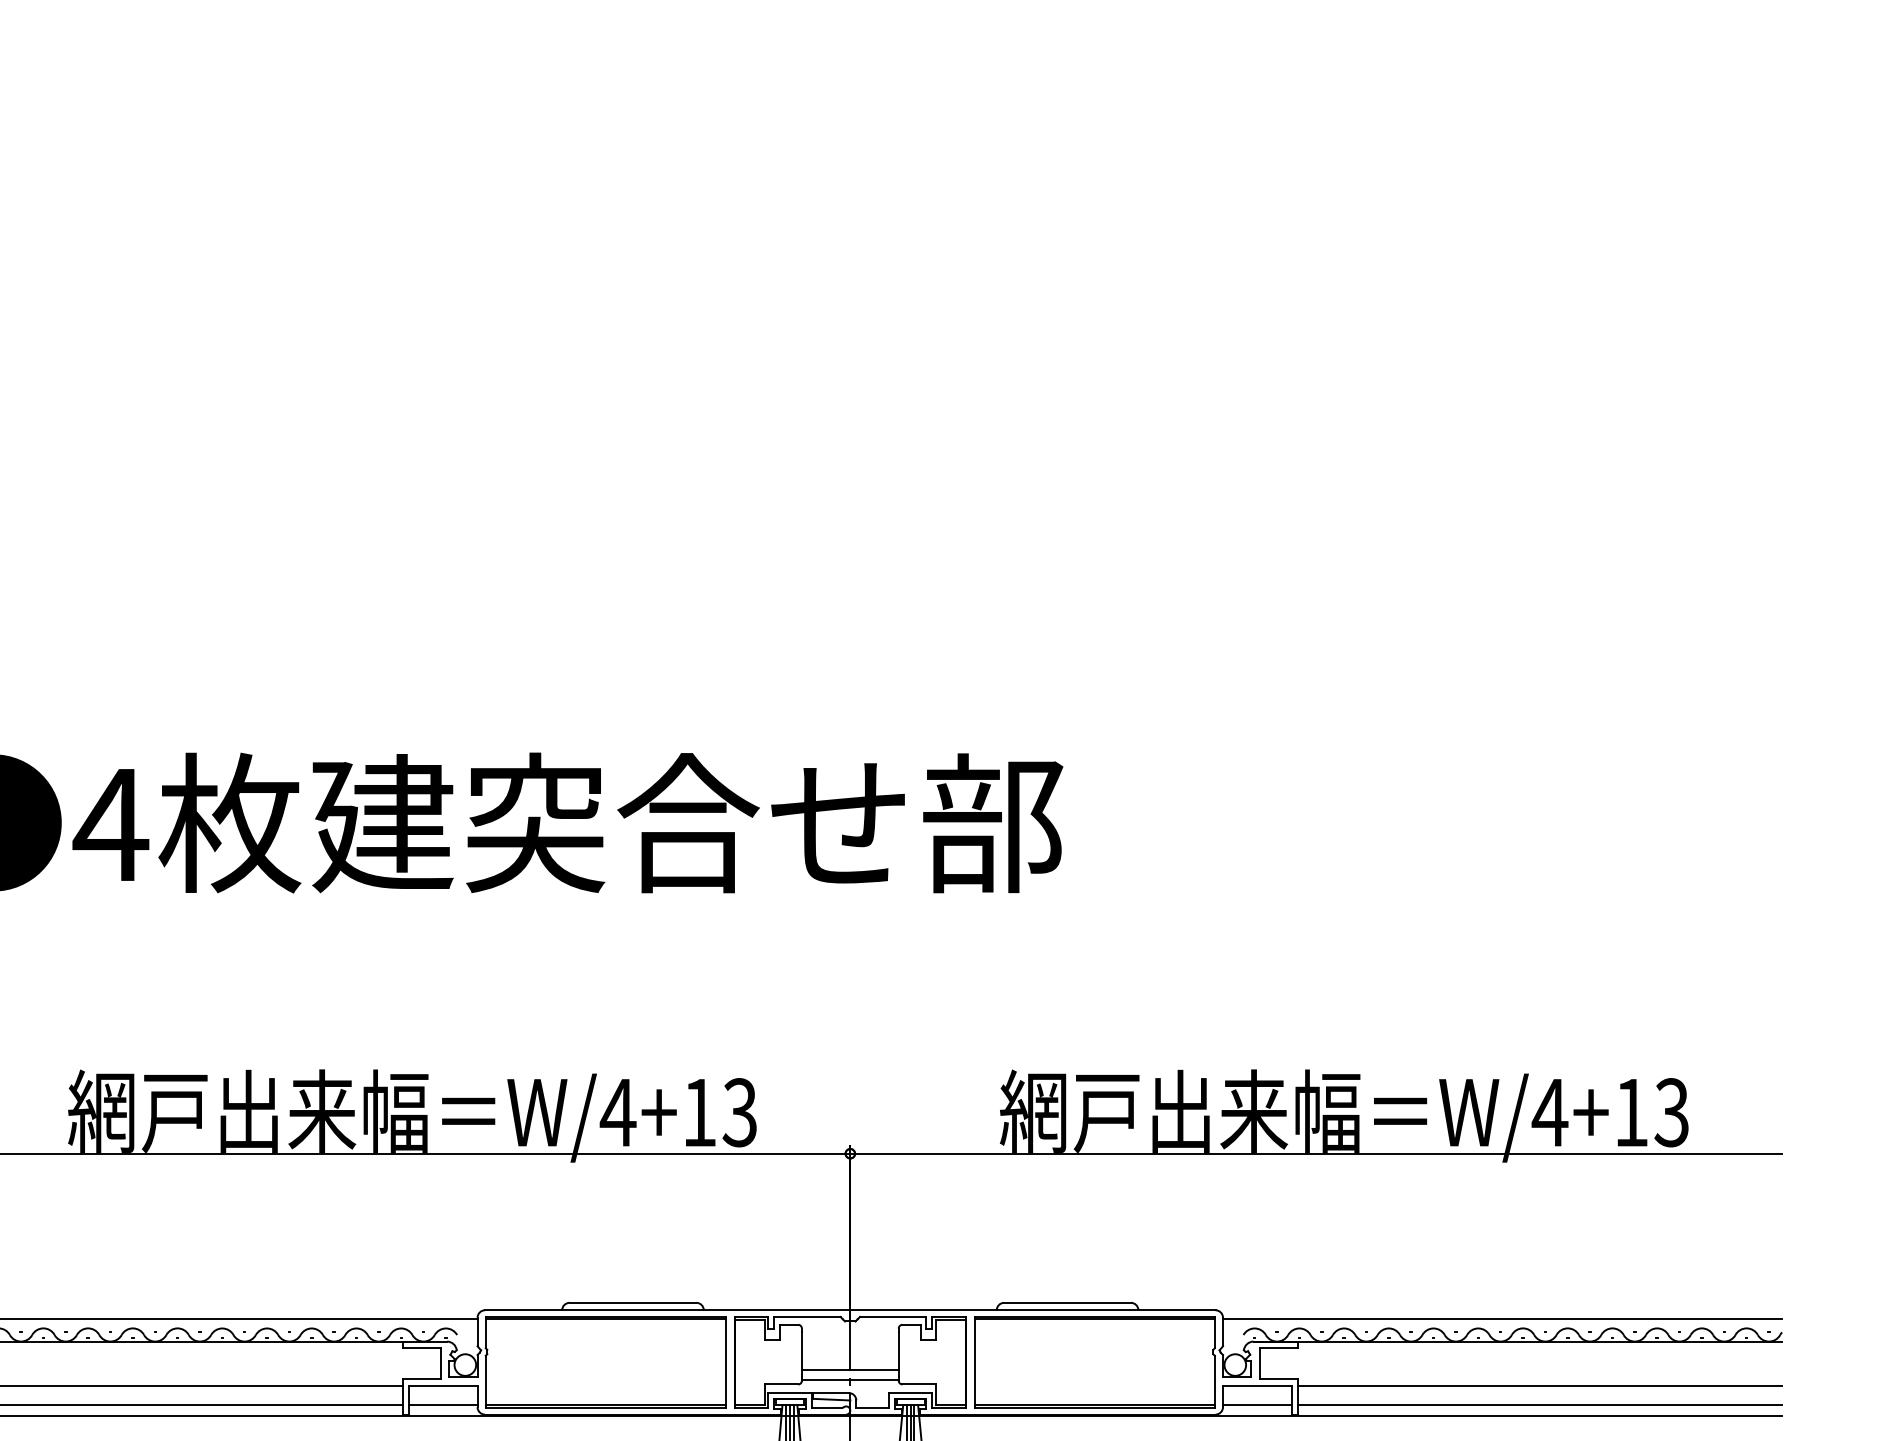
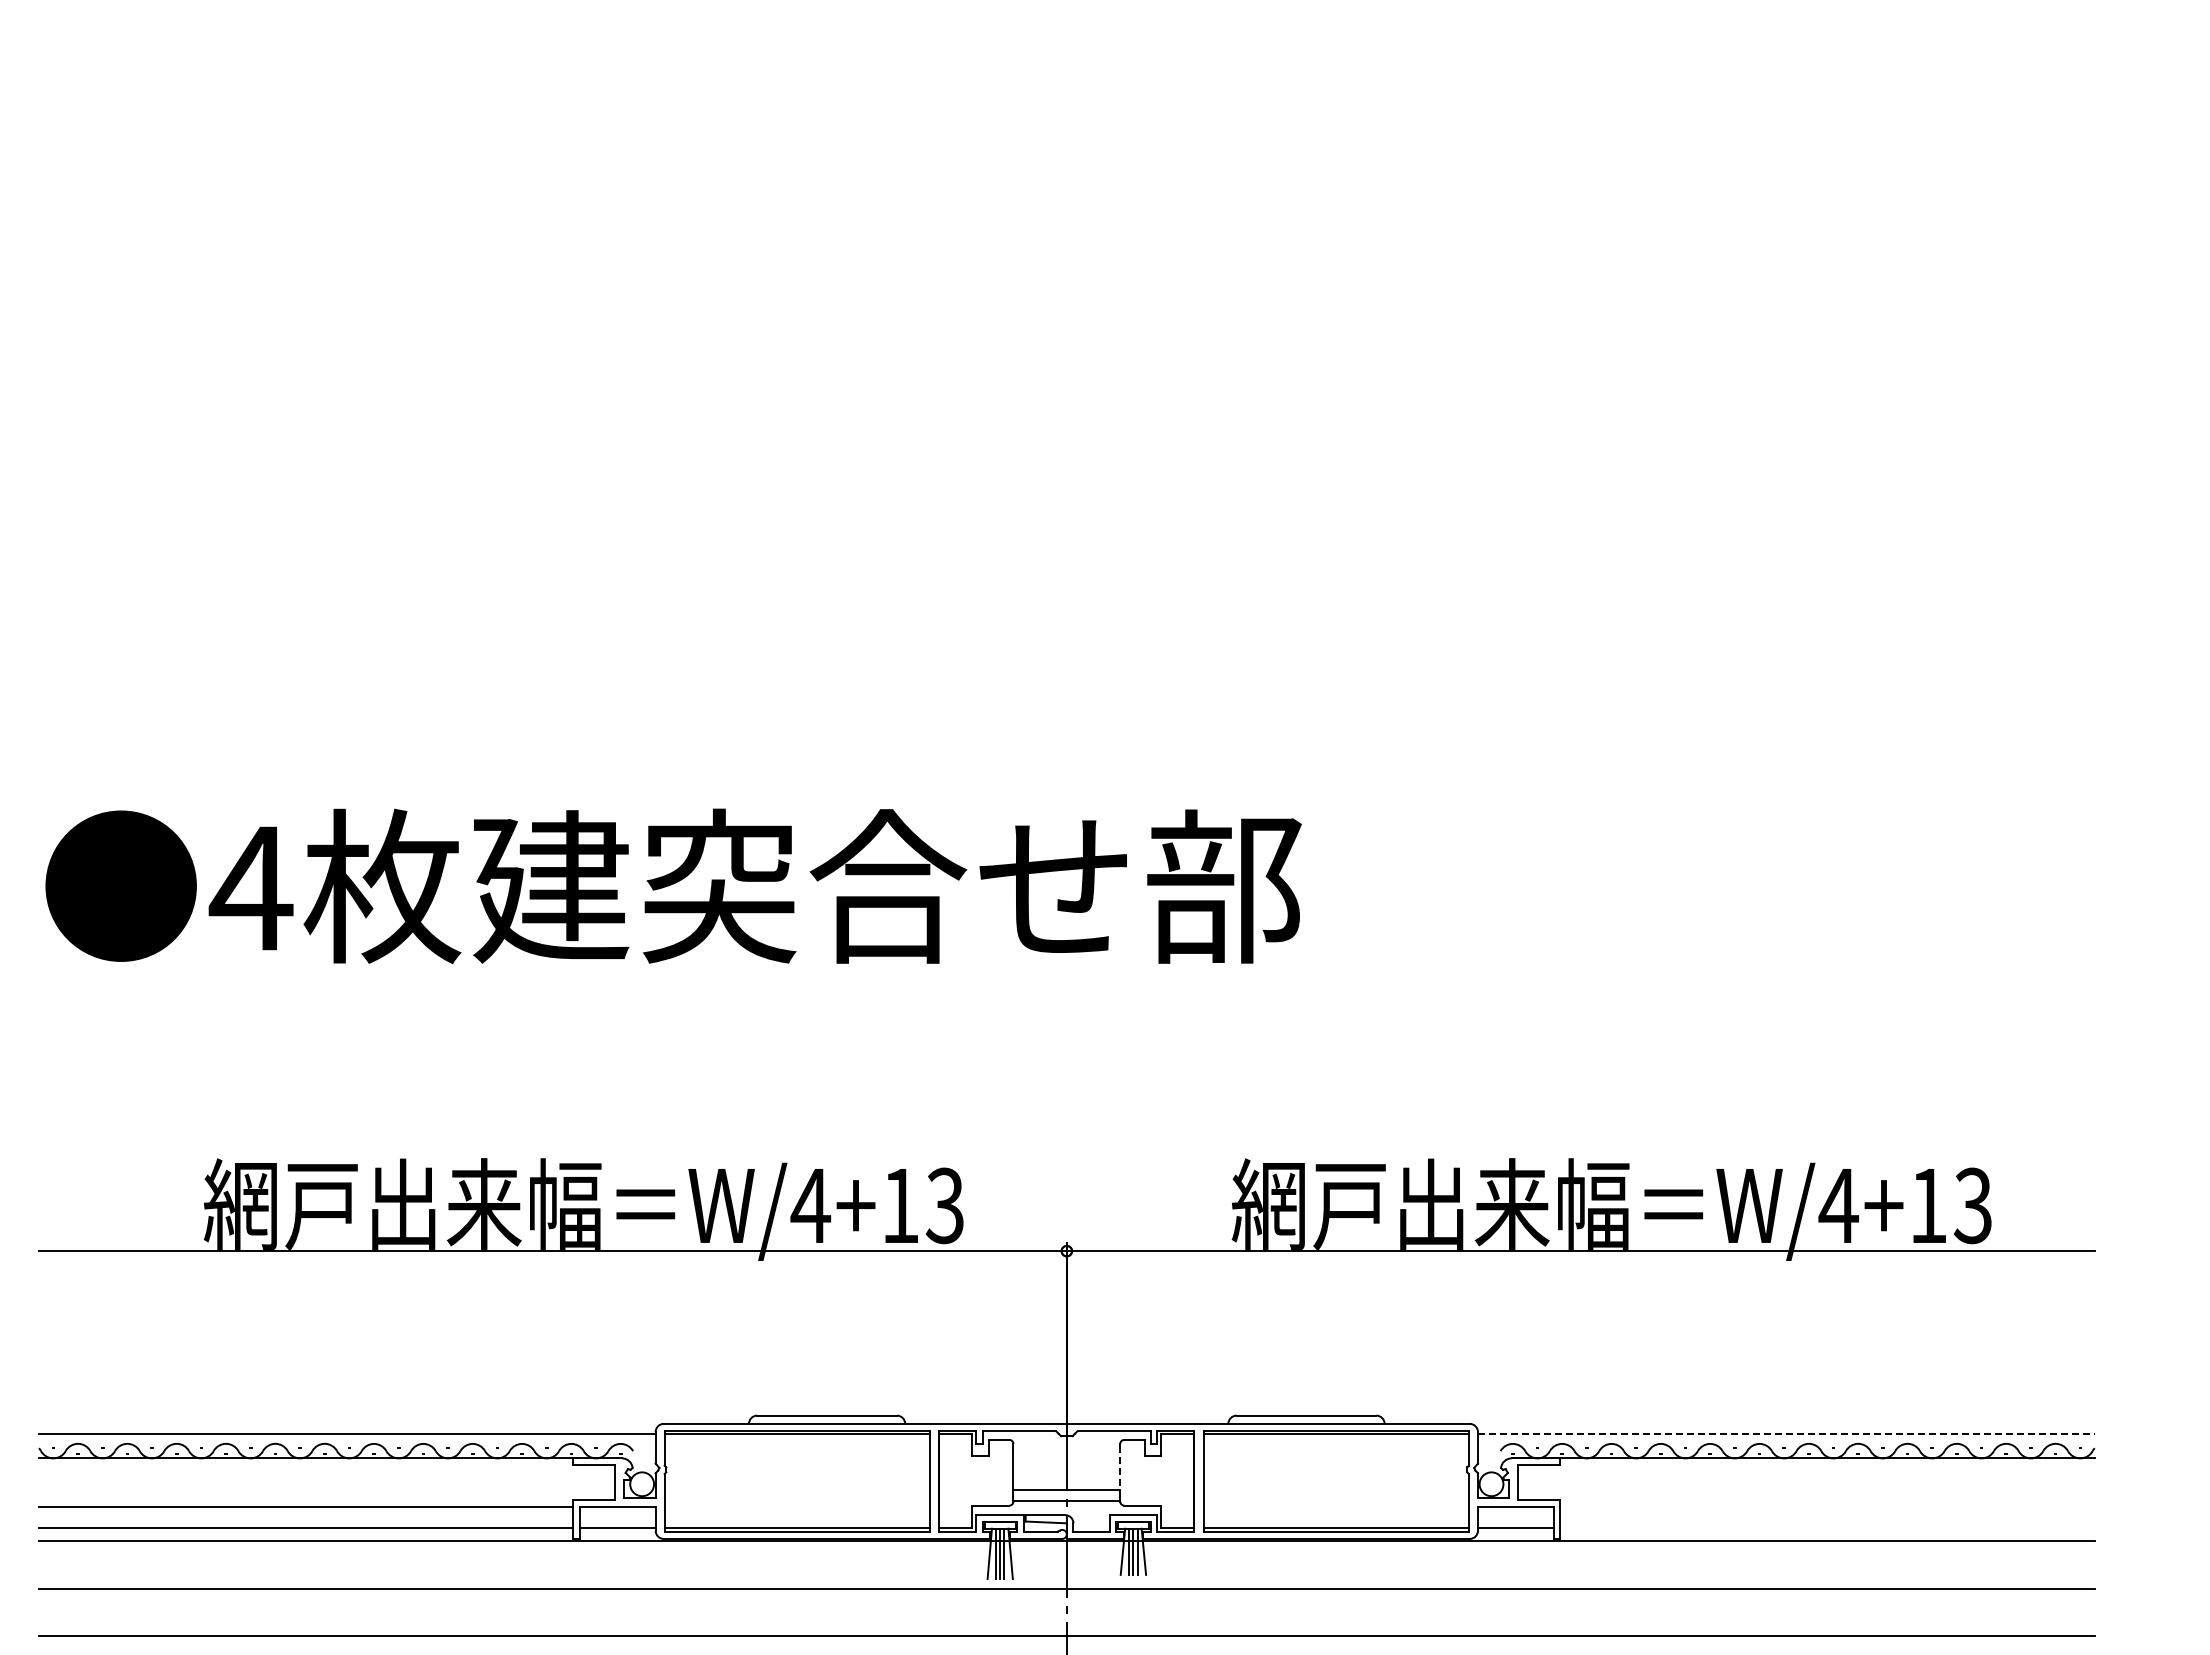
line: (1502, 1319) -> (1786, 1433), solid -> dashed
line: (898, 1354) -> (1120, 1472), solid -> dashed
line: (1539, 1385) -> (1827, 1506), removed
line: (1539, 1405) -> (1827, 1528), removed

